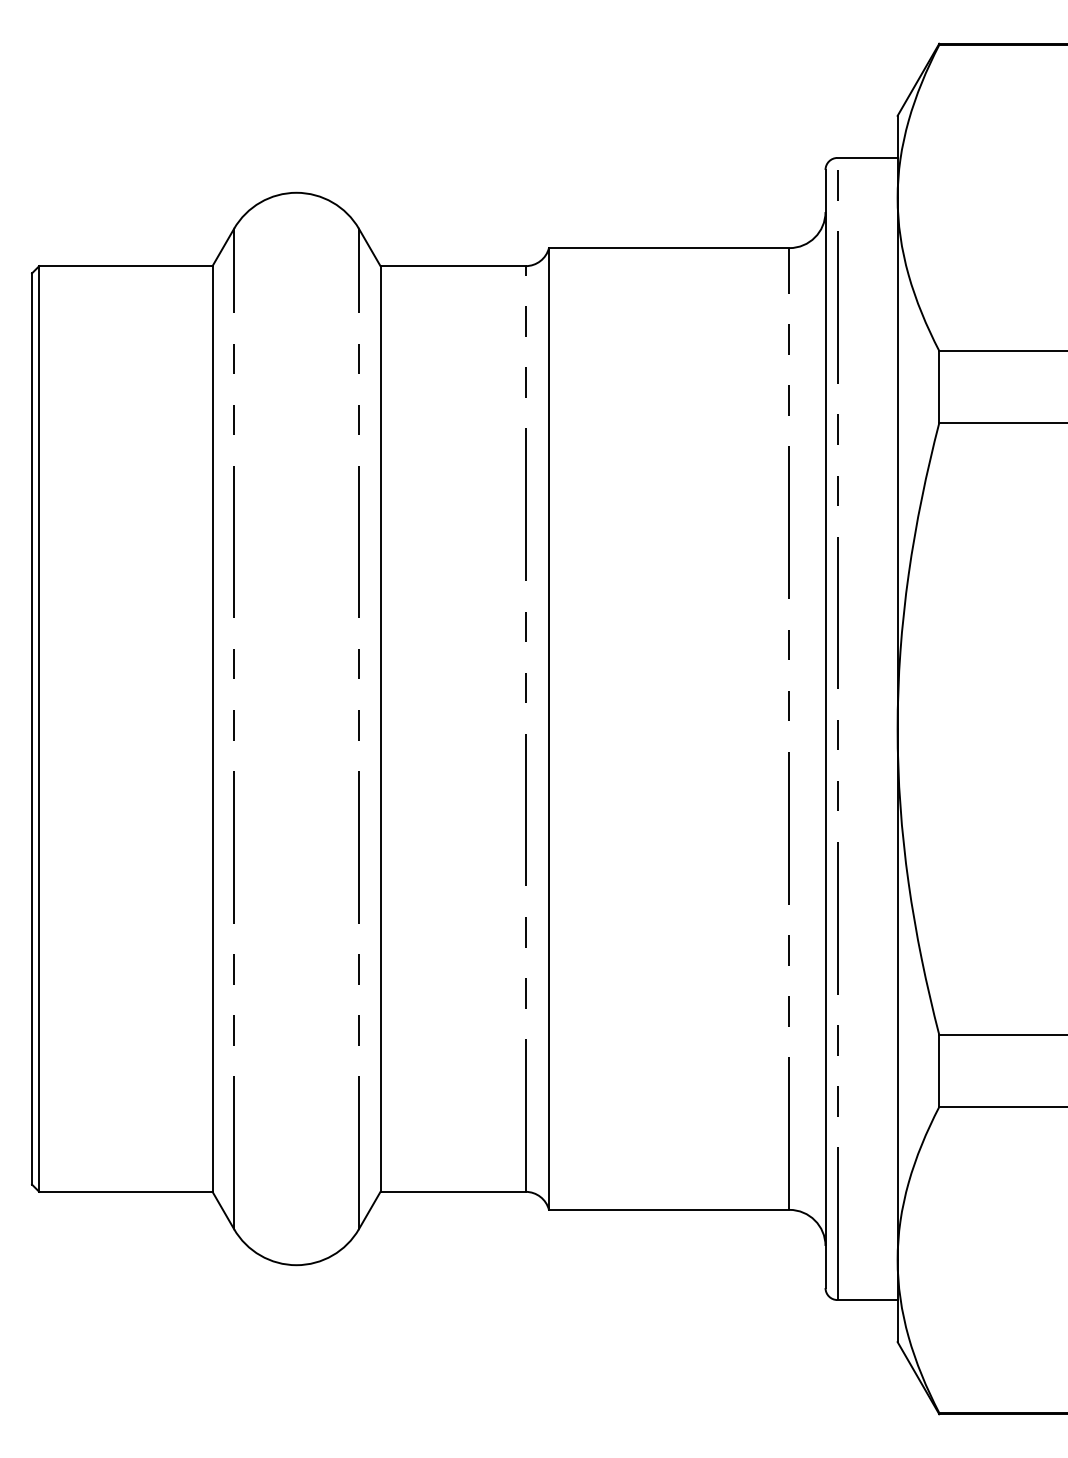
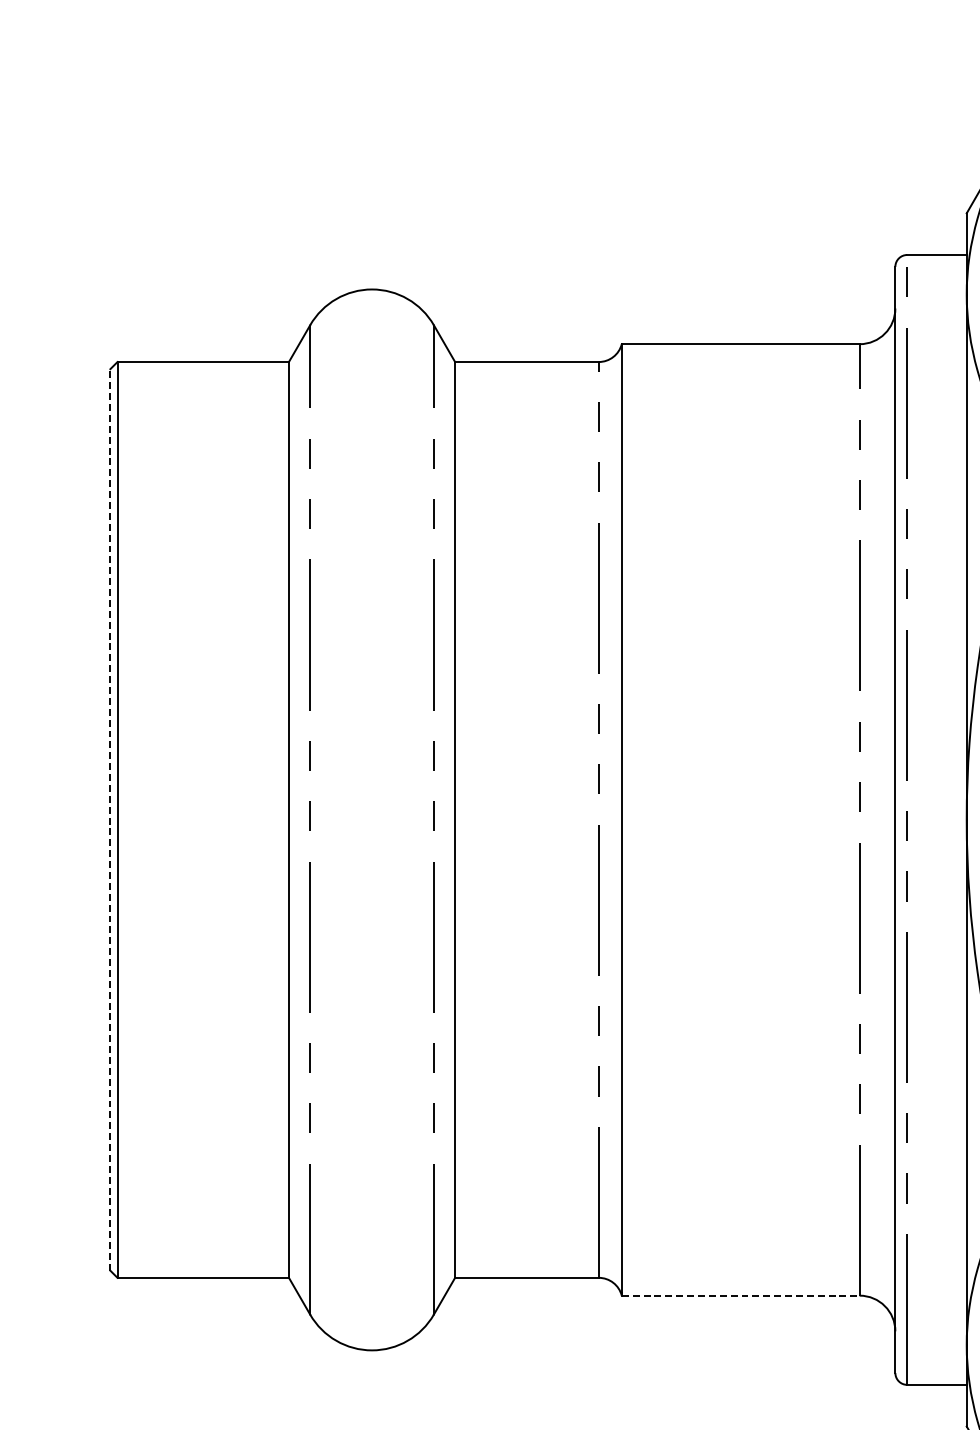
line: (32, 729) -> (110, 820), solid -> dashed
line: (669, 1209) -> (741, 1295), solid -> dashed

